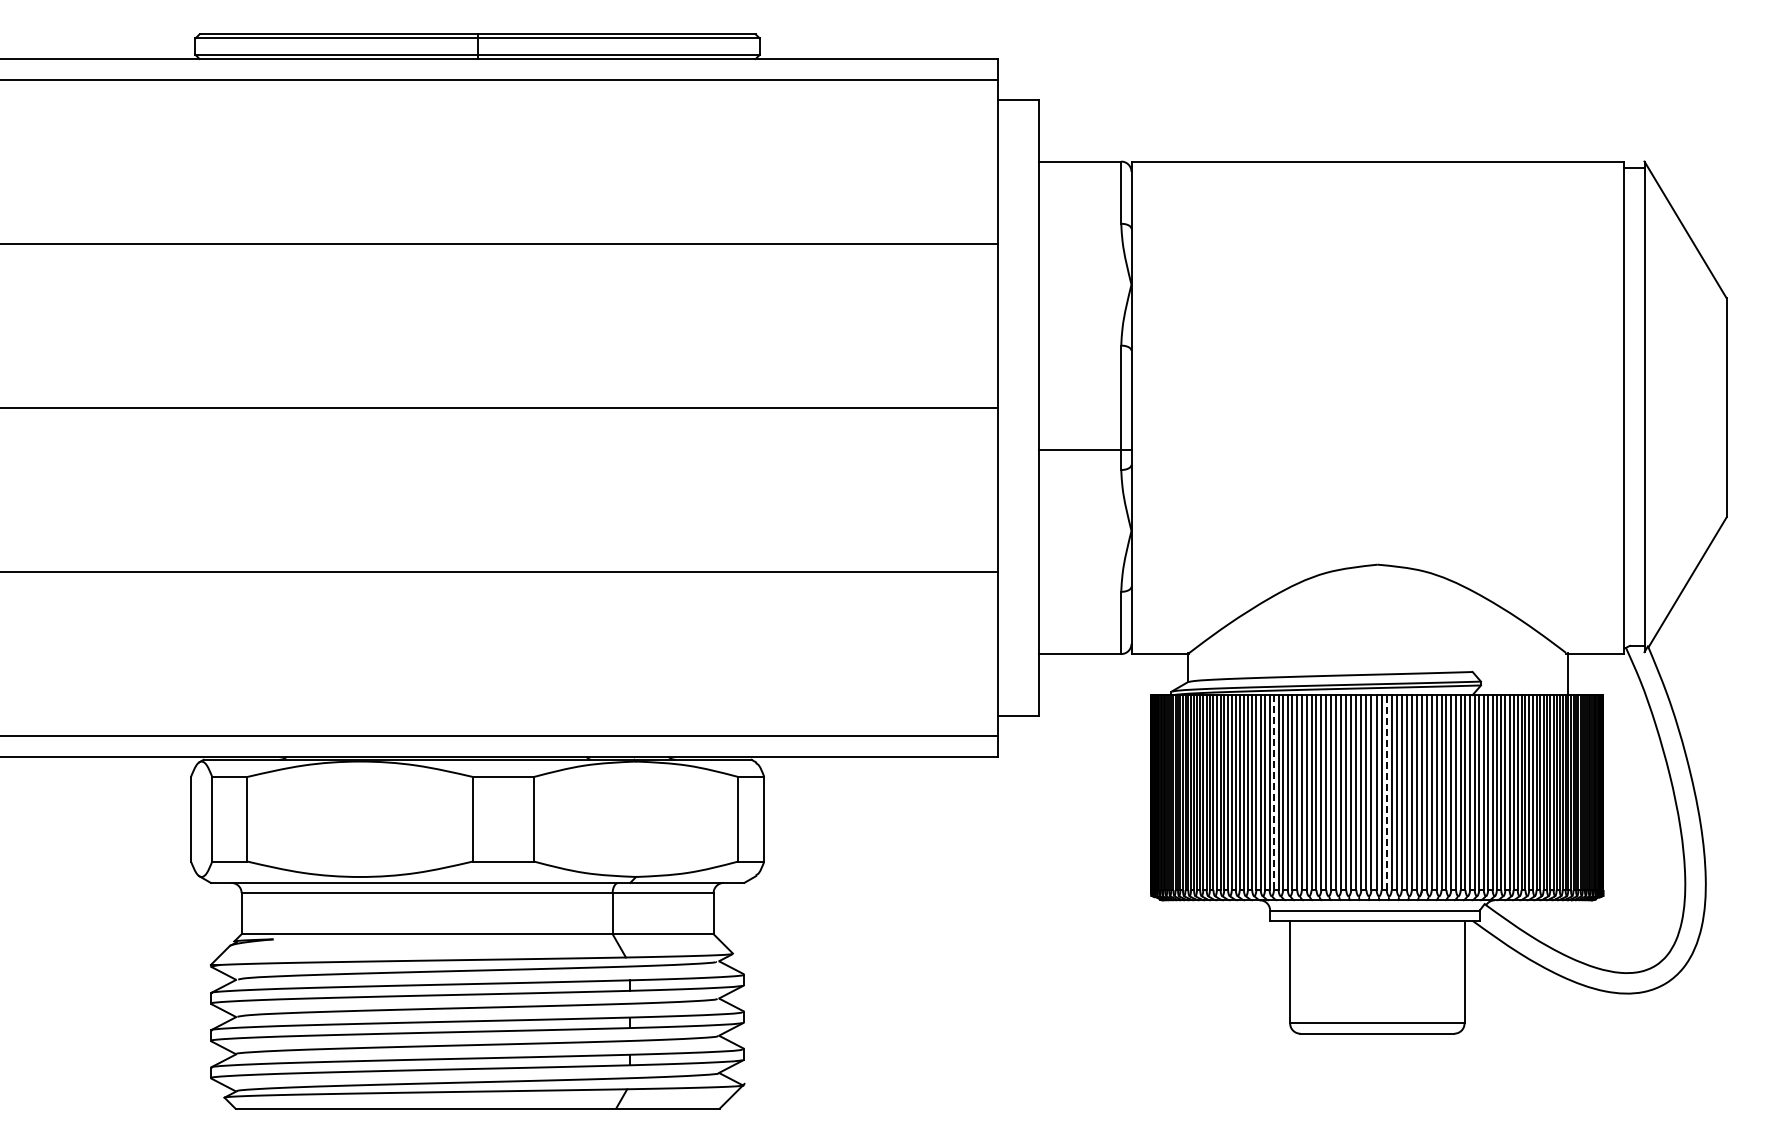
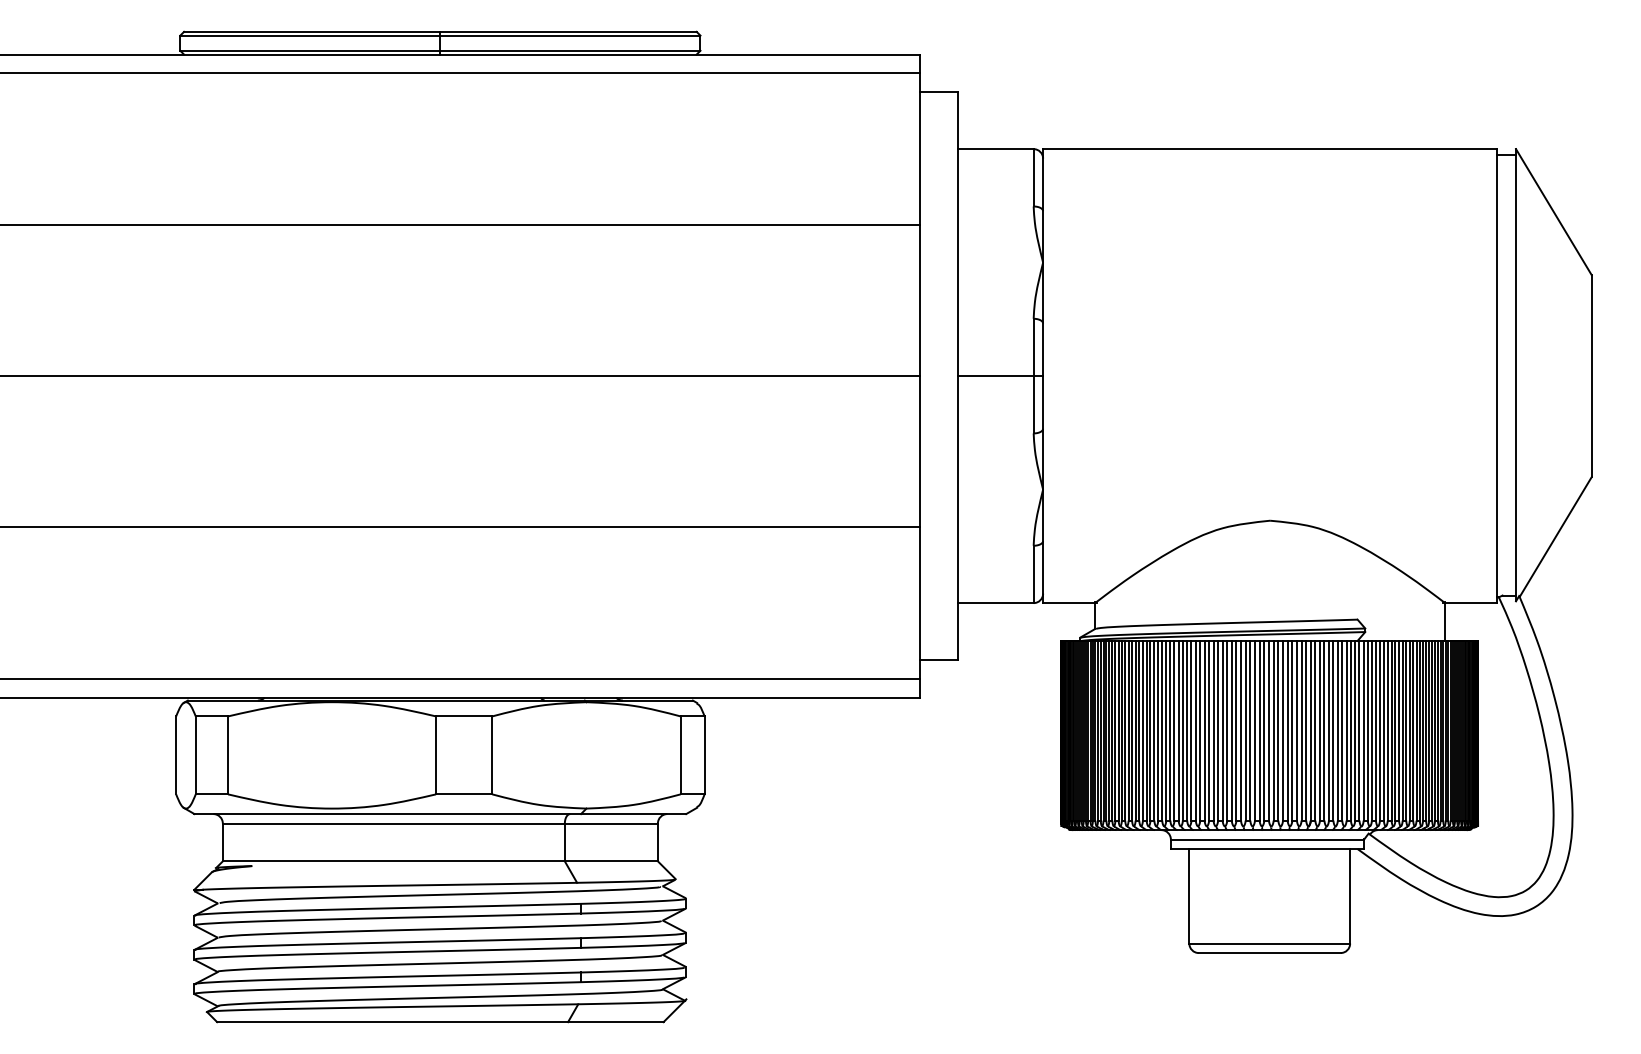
line: (1085, 449) -> (1000, 375), moved
line: (1386, 792) -> (1278, 730), dashed -> solid
line: (1274, 793) -> (1174, 731), dashed -> solid

